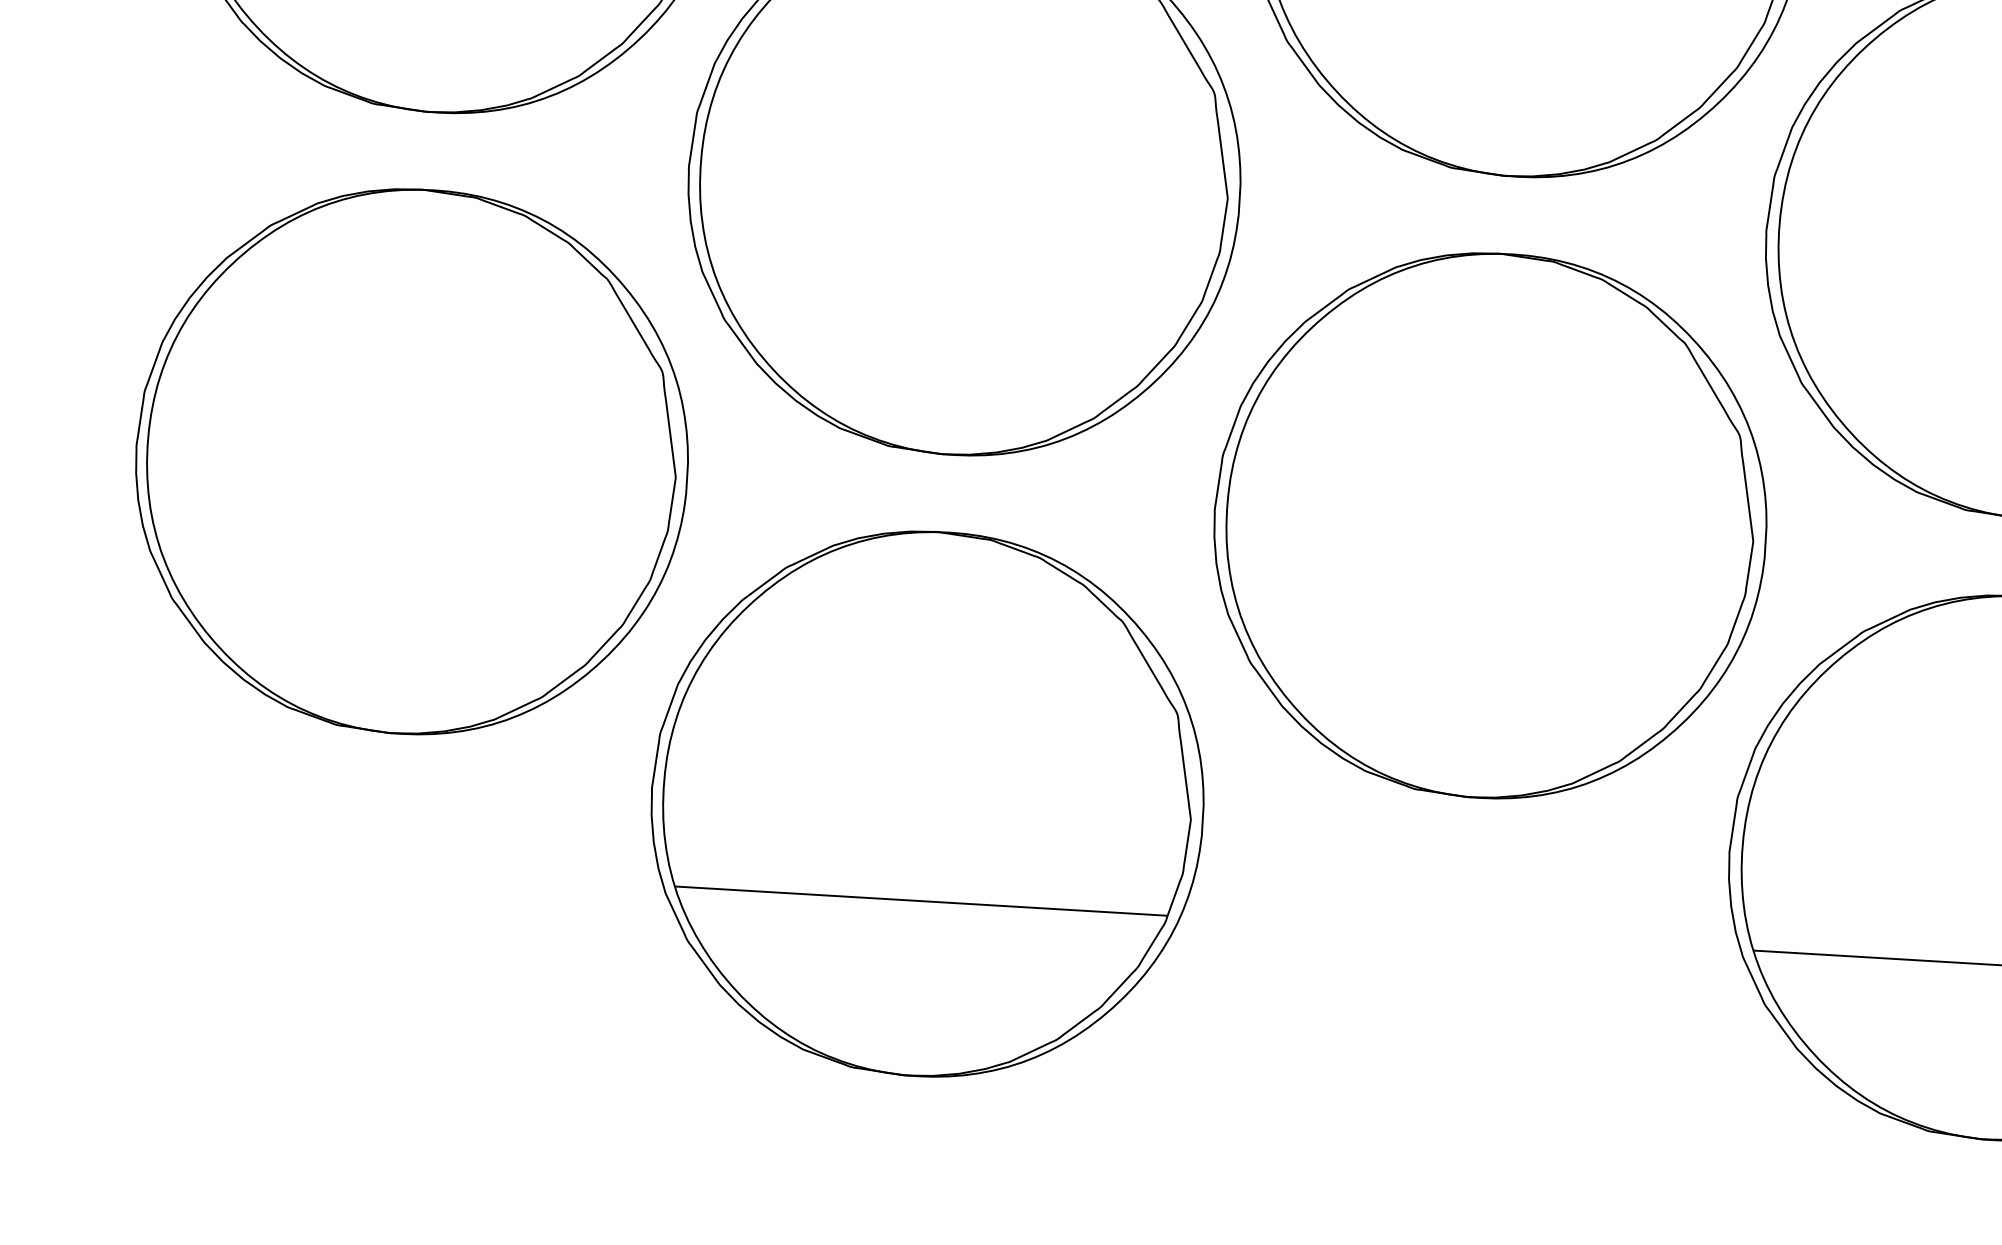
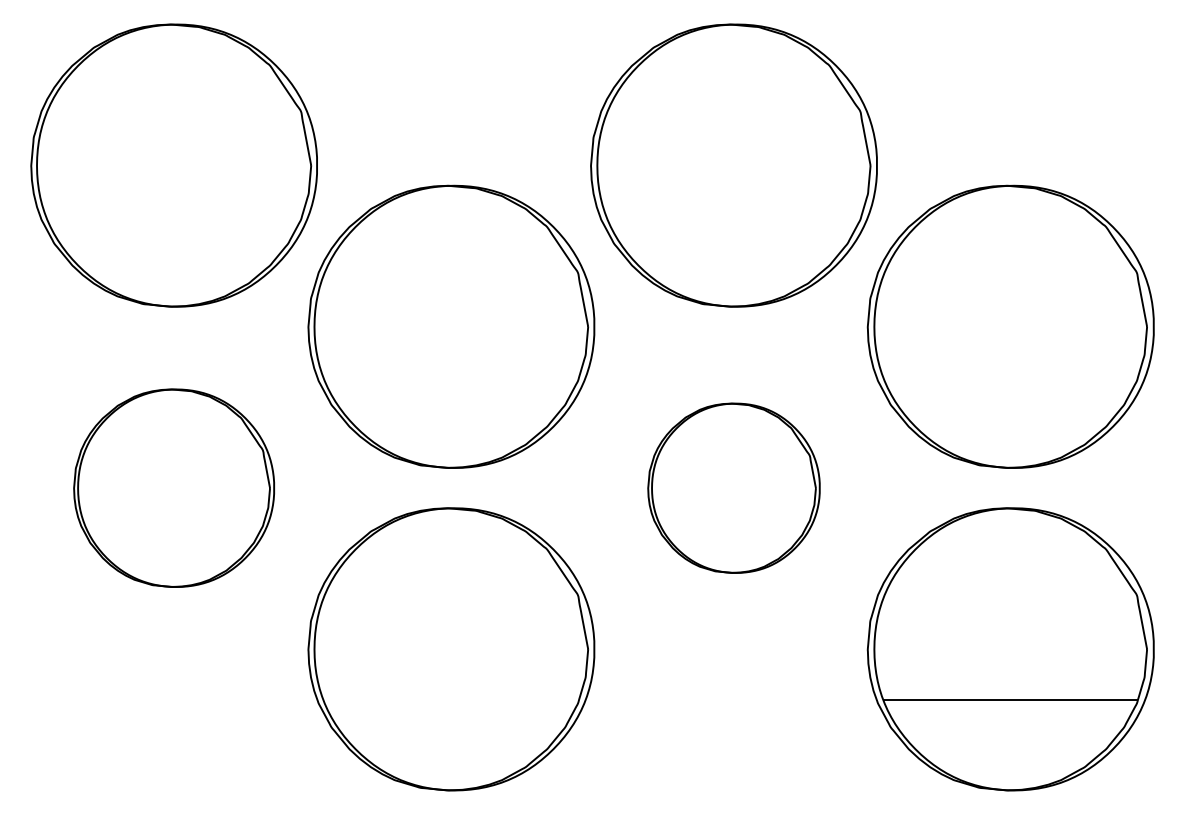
part: (410, 462) -> (173, 488), size x0.7
part: (1489, 526) -> (733, 488), size x0.6
line: (919, 900) -> (450, 699), removed

